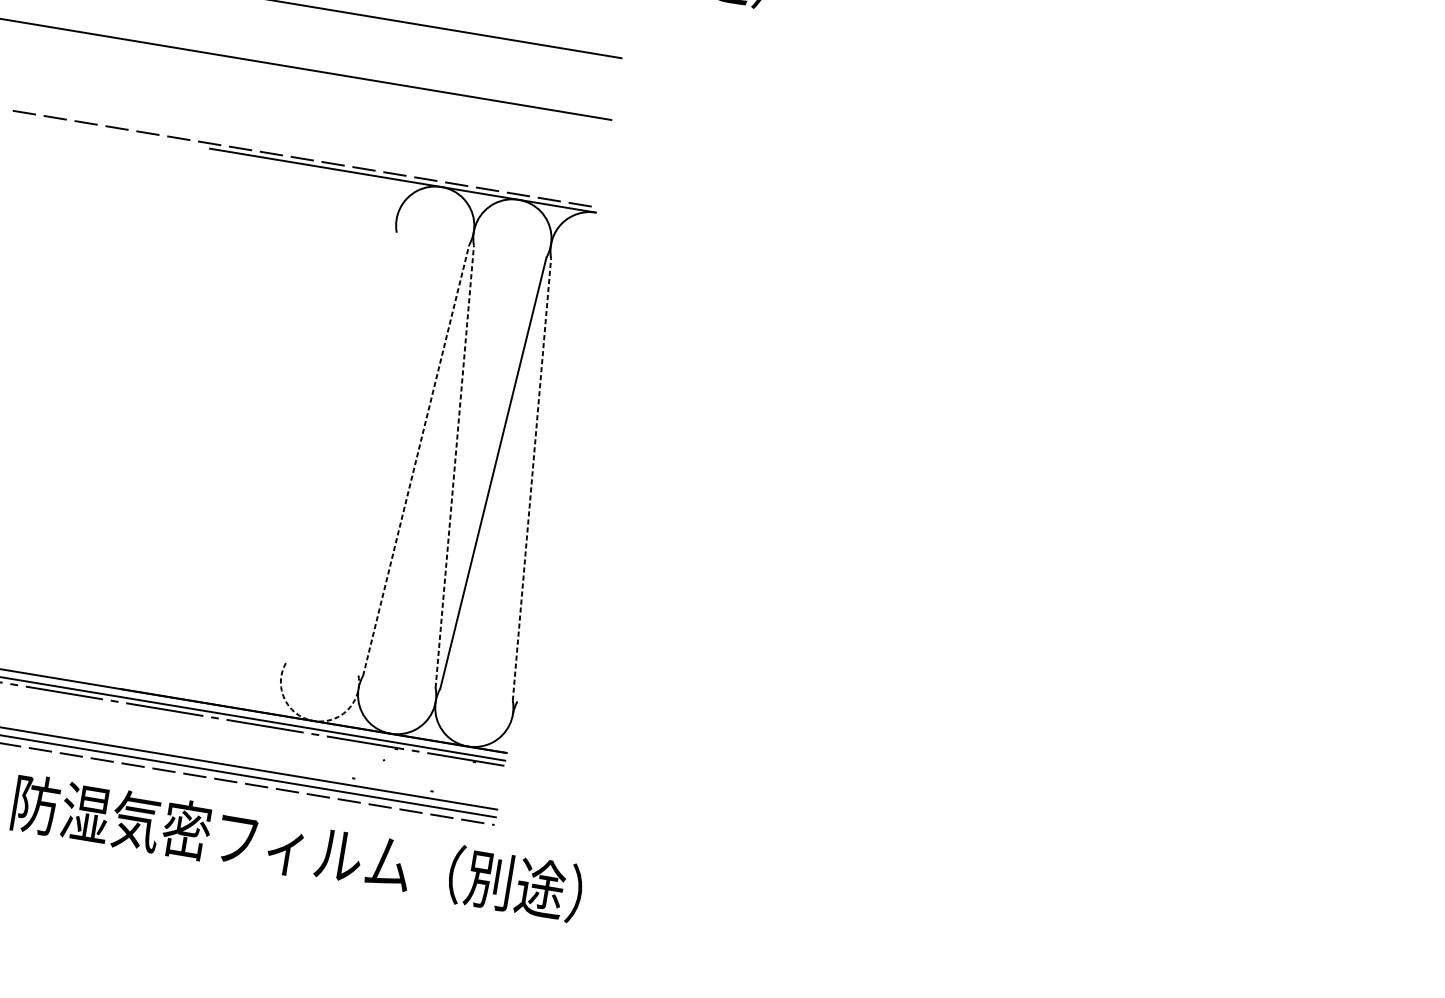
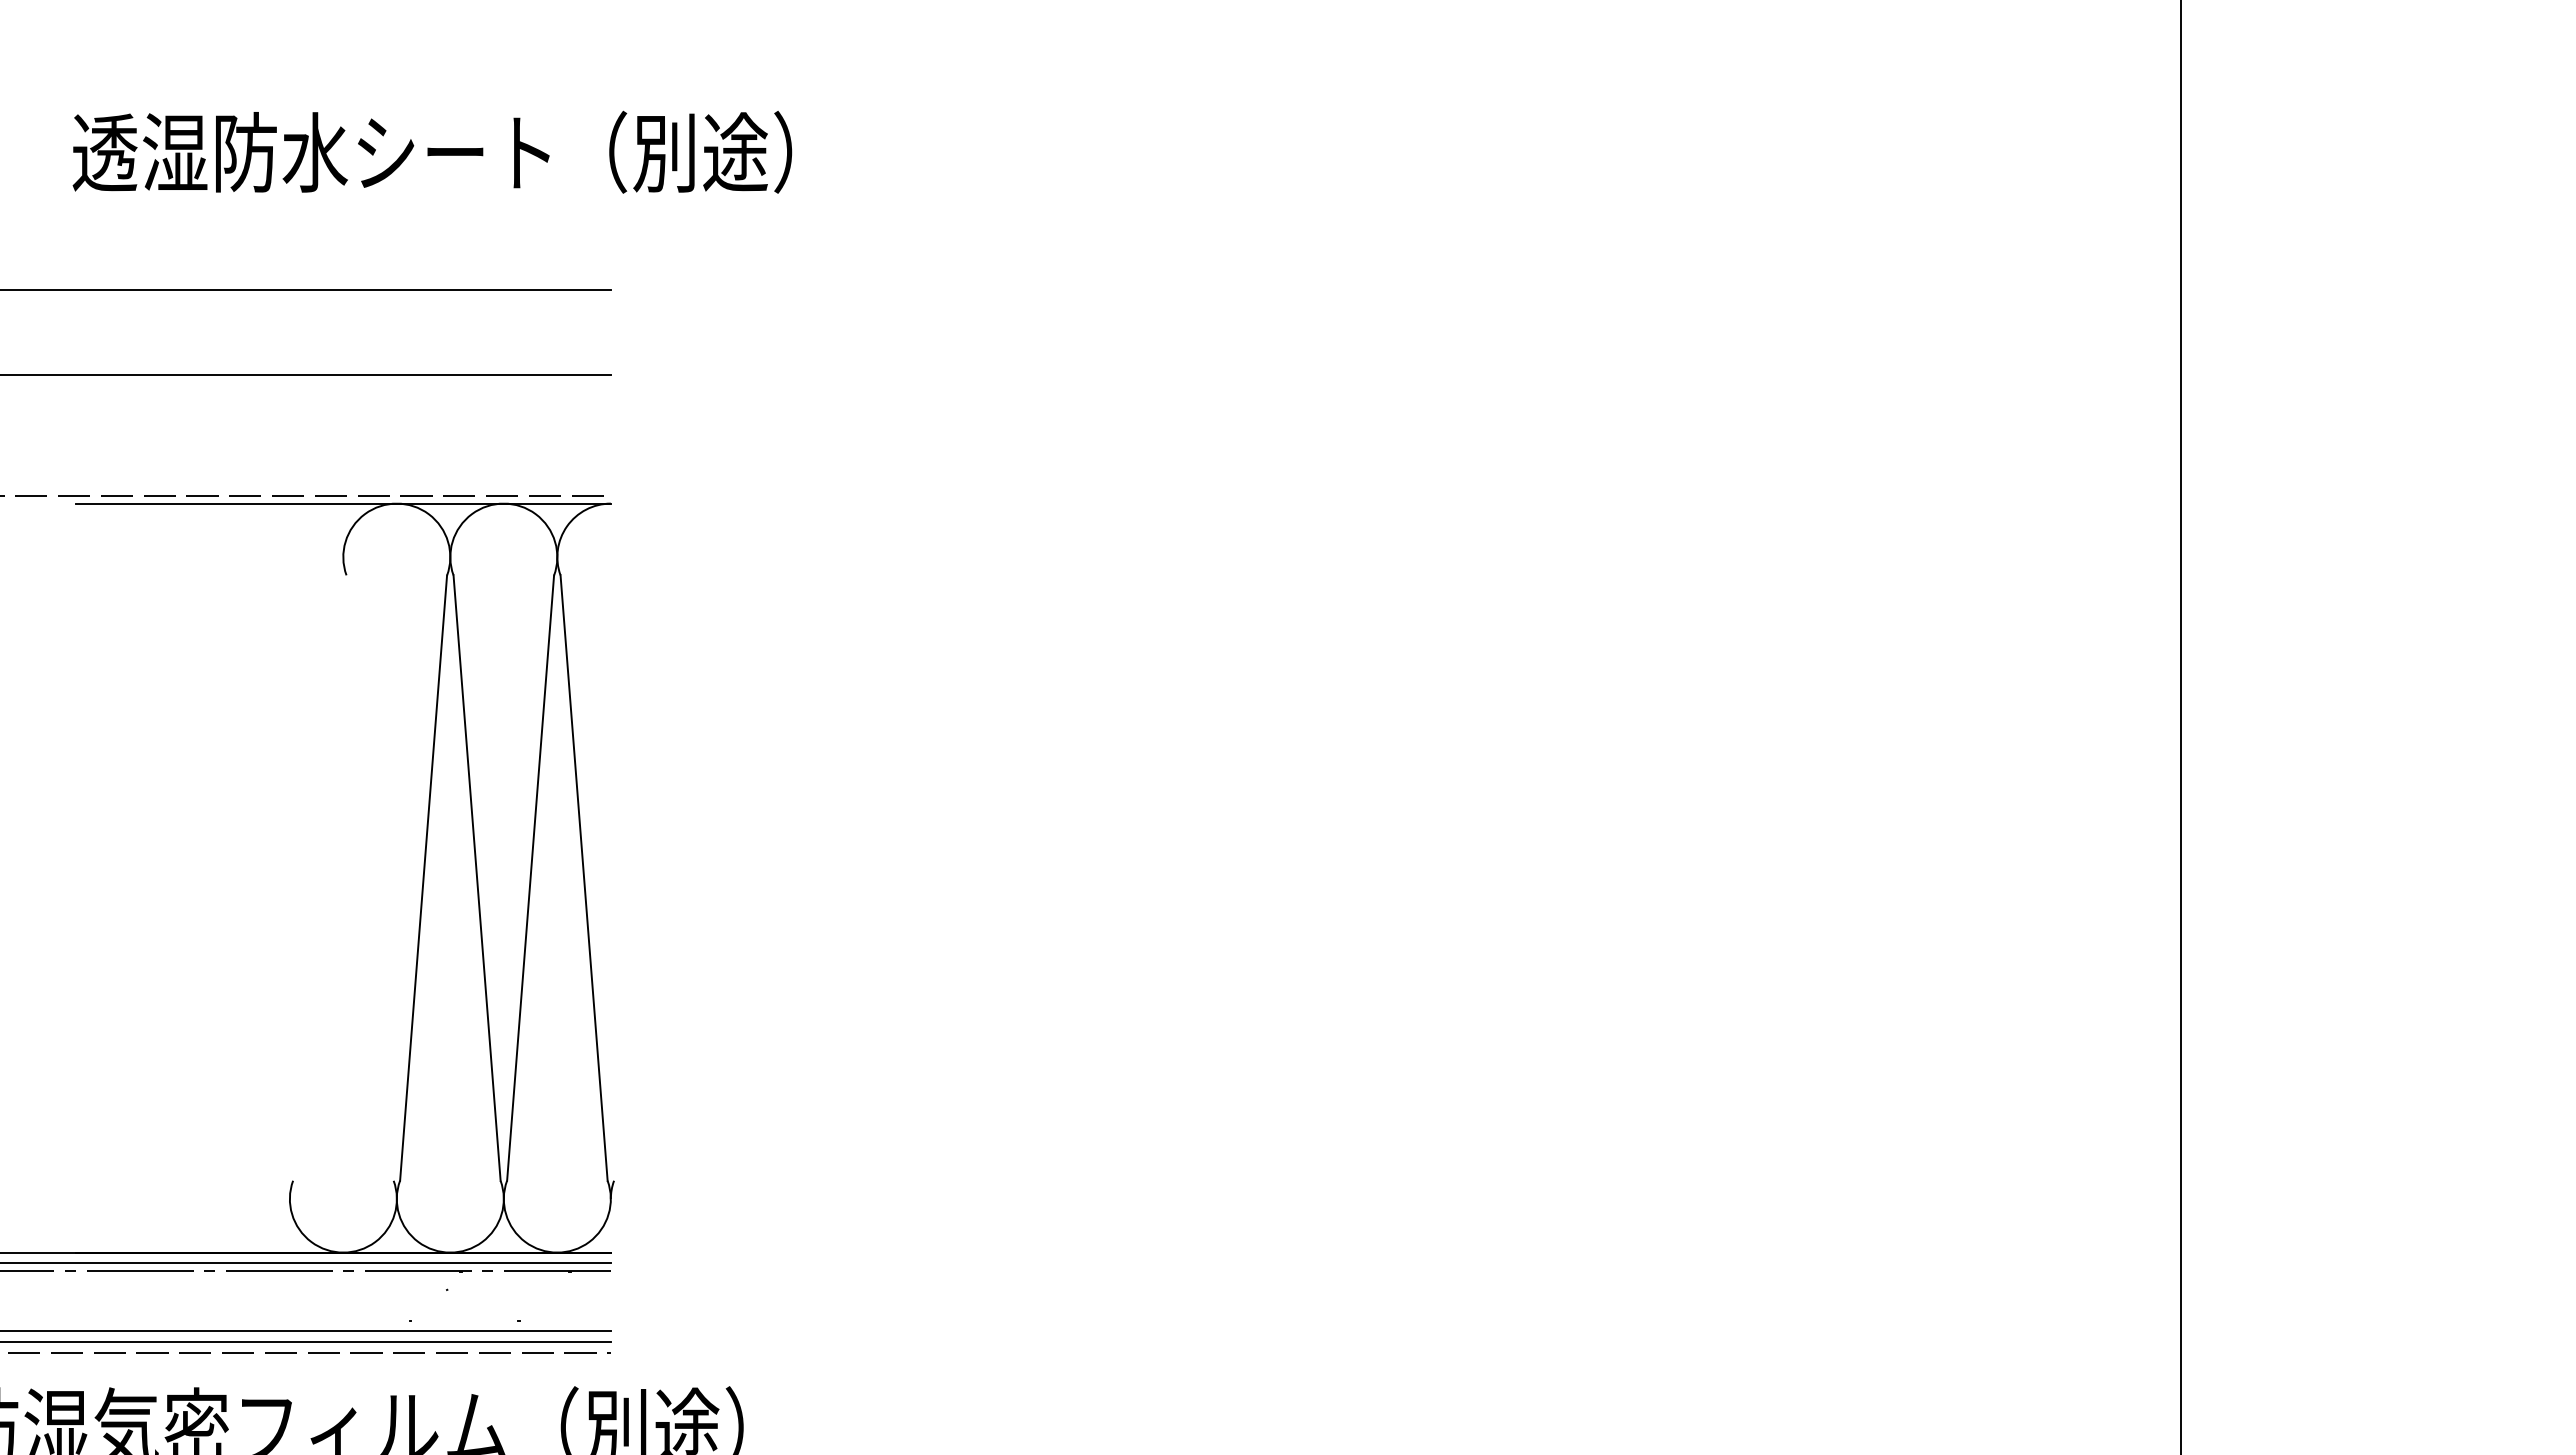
line: (416, 459) -> (423, 877), dashed -> solid
line: (455, 467) -> (477, 878), dashed -> solid
line: (532, 479) -> (584, 878), dashed -> solid
arc: (313, 720) -> (343, 1252), dashed -> solid

